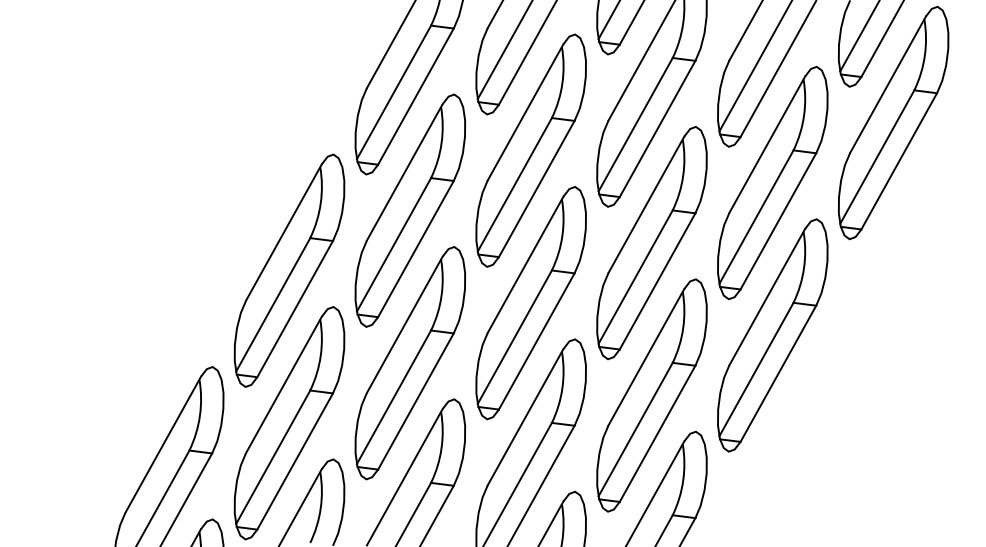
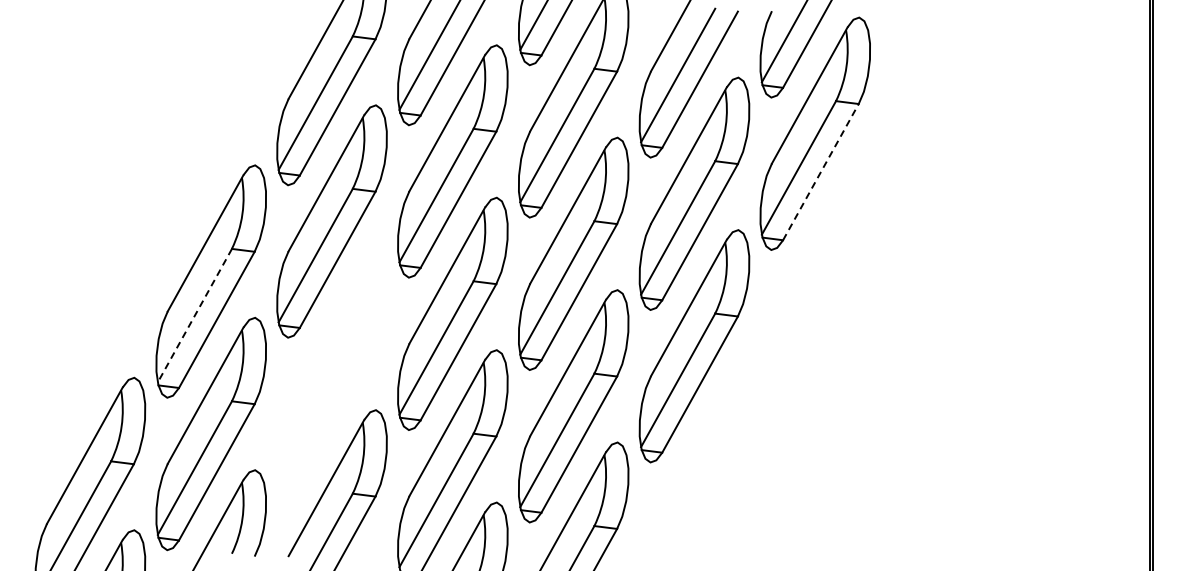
line: (898, 161) -> (820, 172), solid -> dashed
line: (272, 305) -> (194, 316), solid -> dashed
part: (409, 362) -> (331, 373), removed

